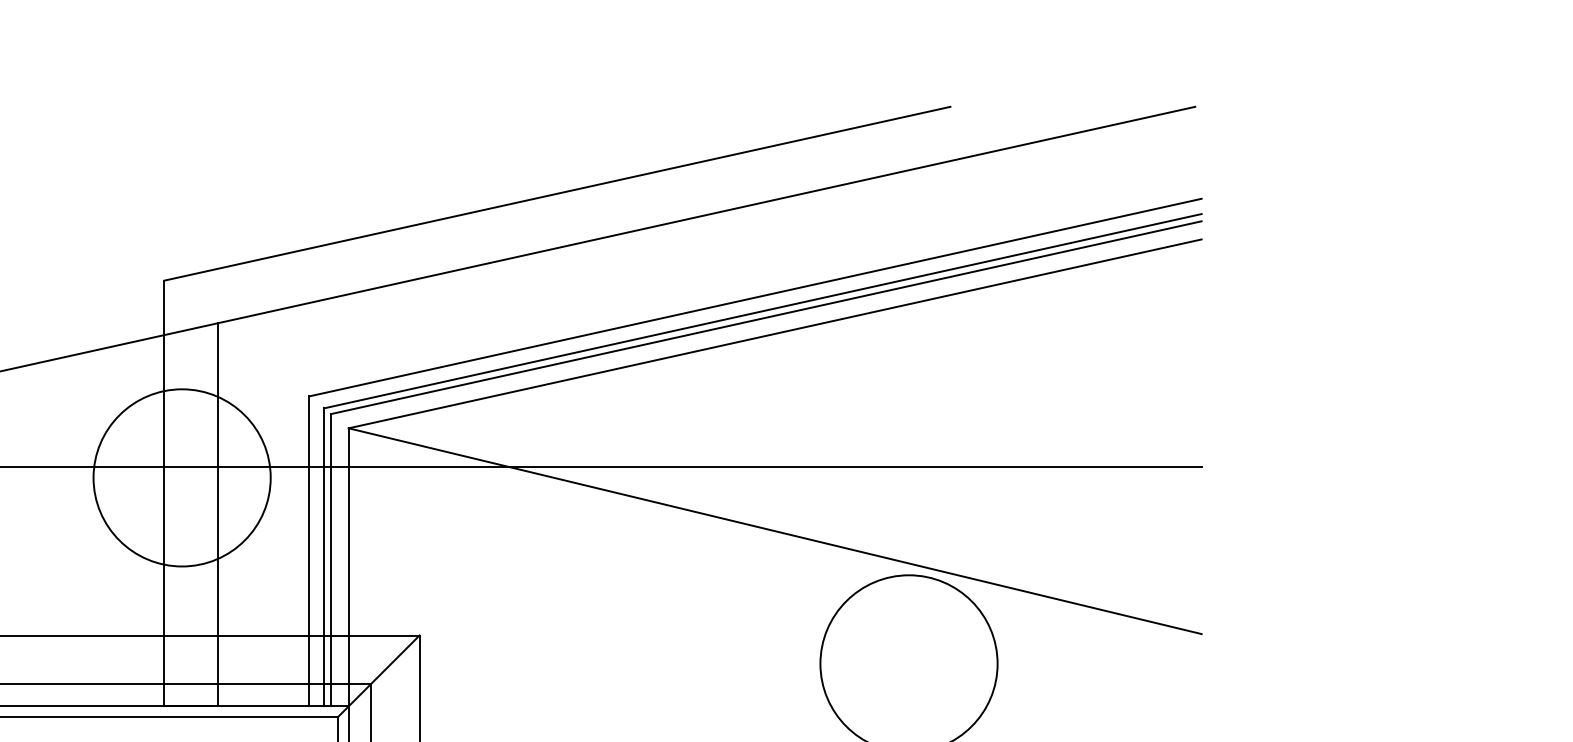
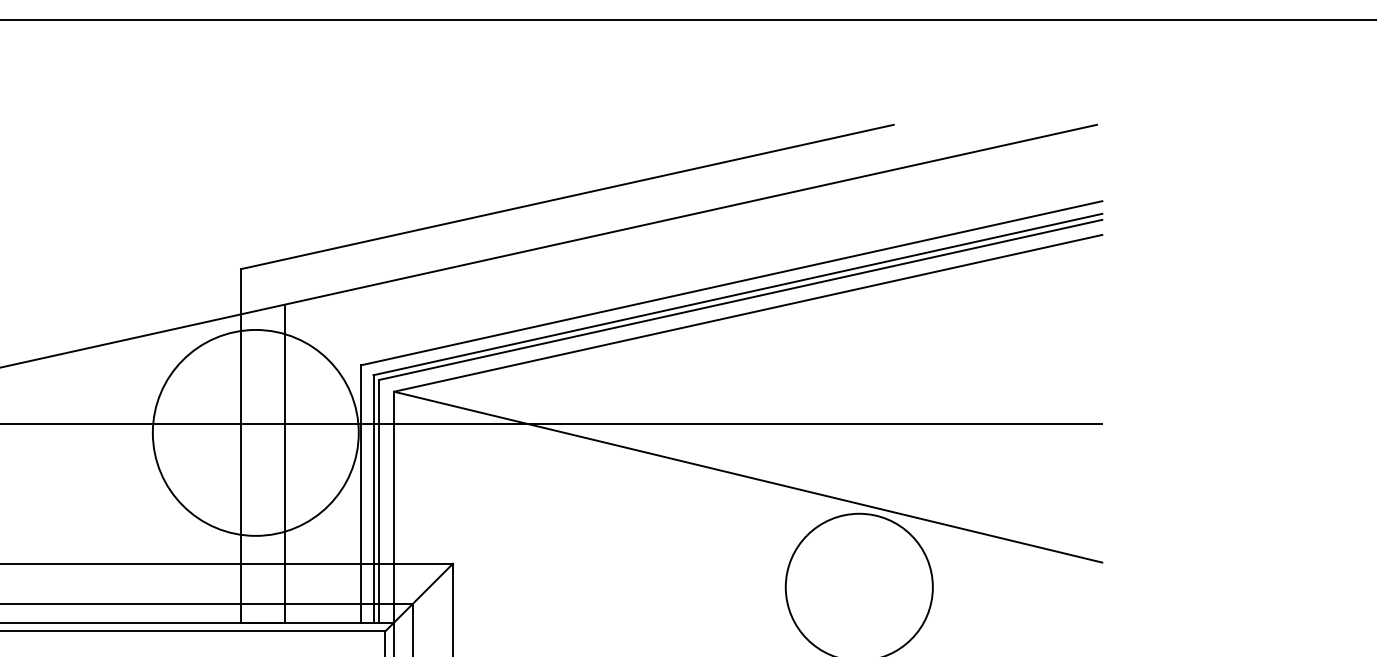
circle: (181, 477) -> (255, 432), size x1.4

